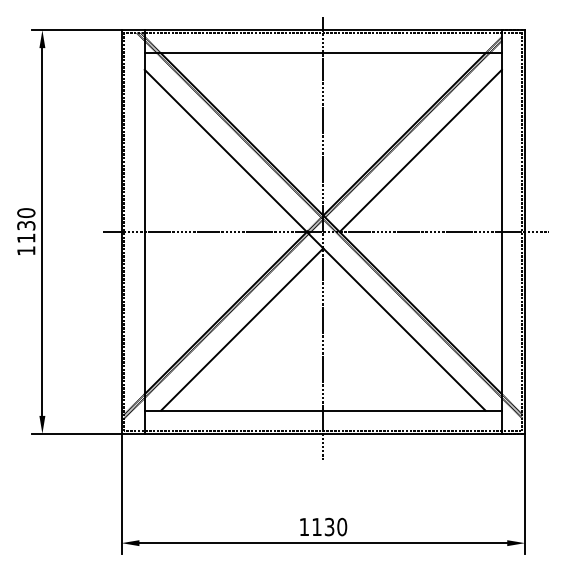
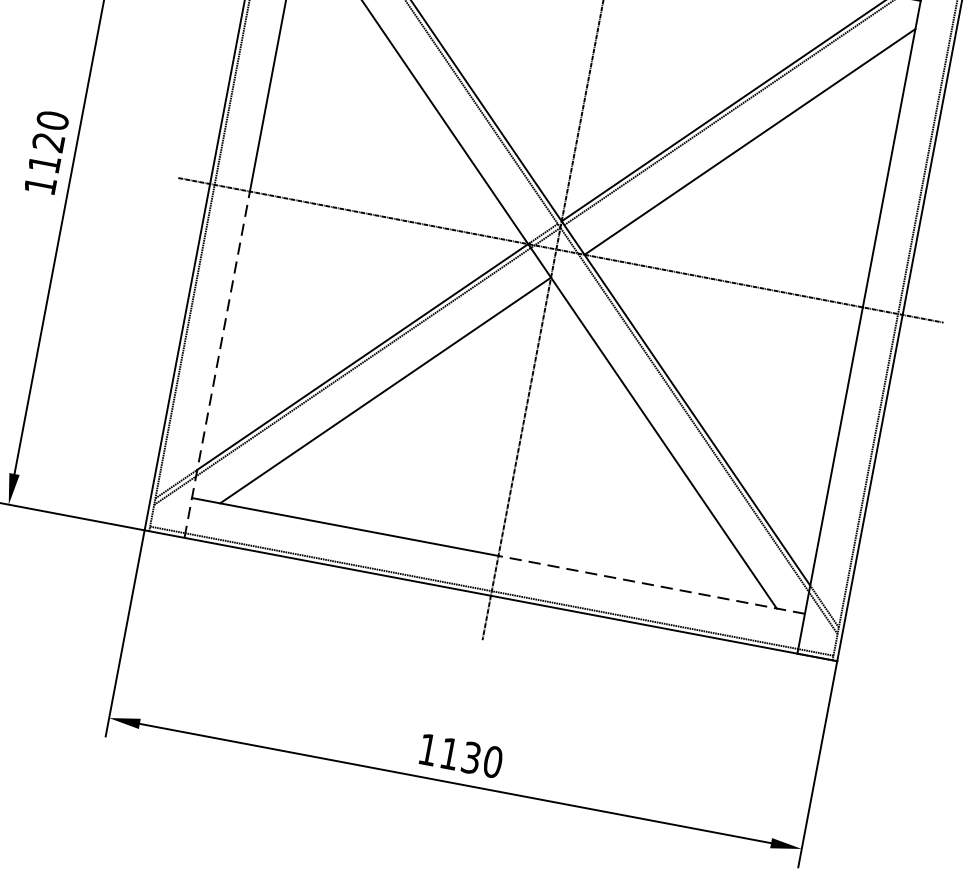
text: (26, 225) -> (49, 142), 1130 -> 1120
line: (144, 332) -> (216, 363), solid -> dashed
line: (412, 410) -> (651, 584), solid -> dashed

